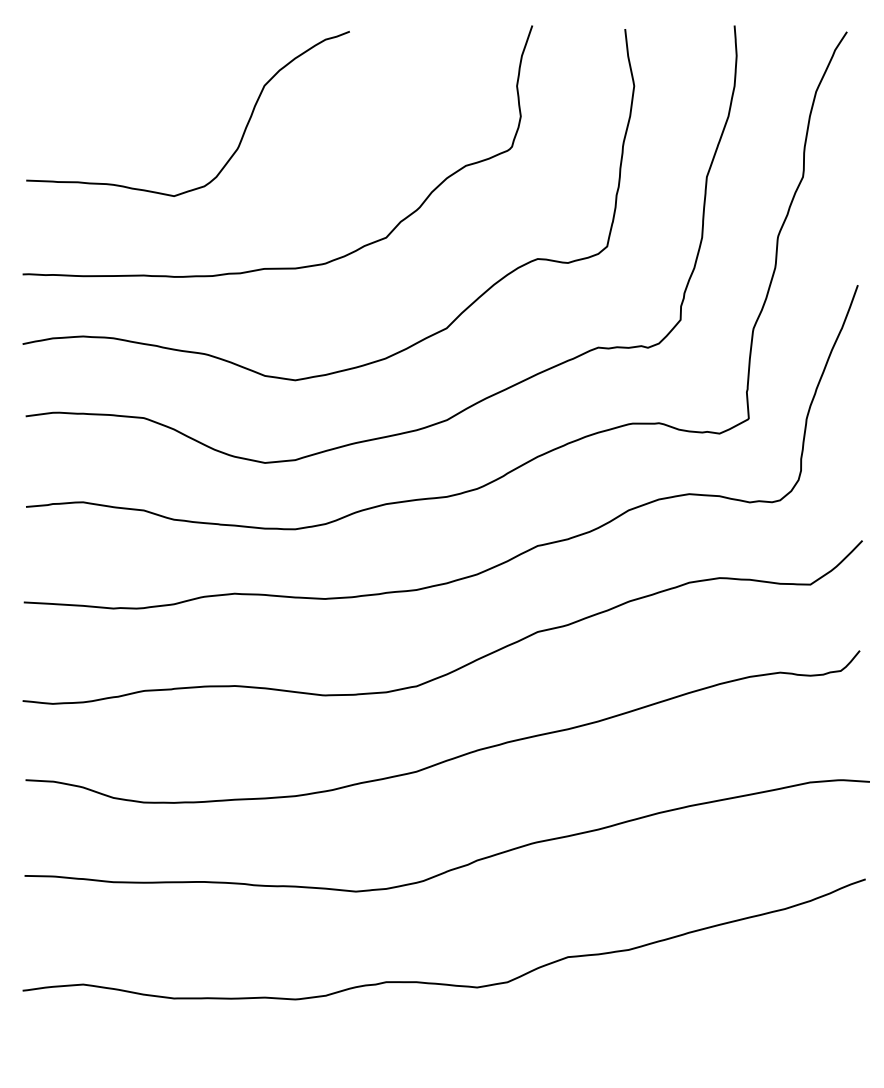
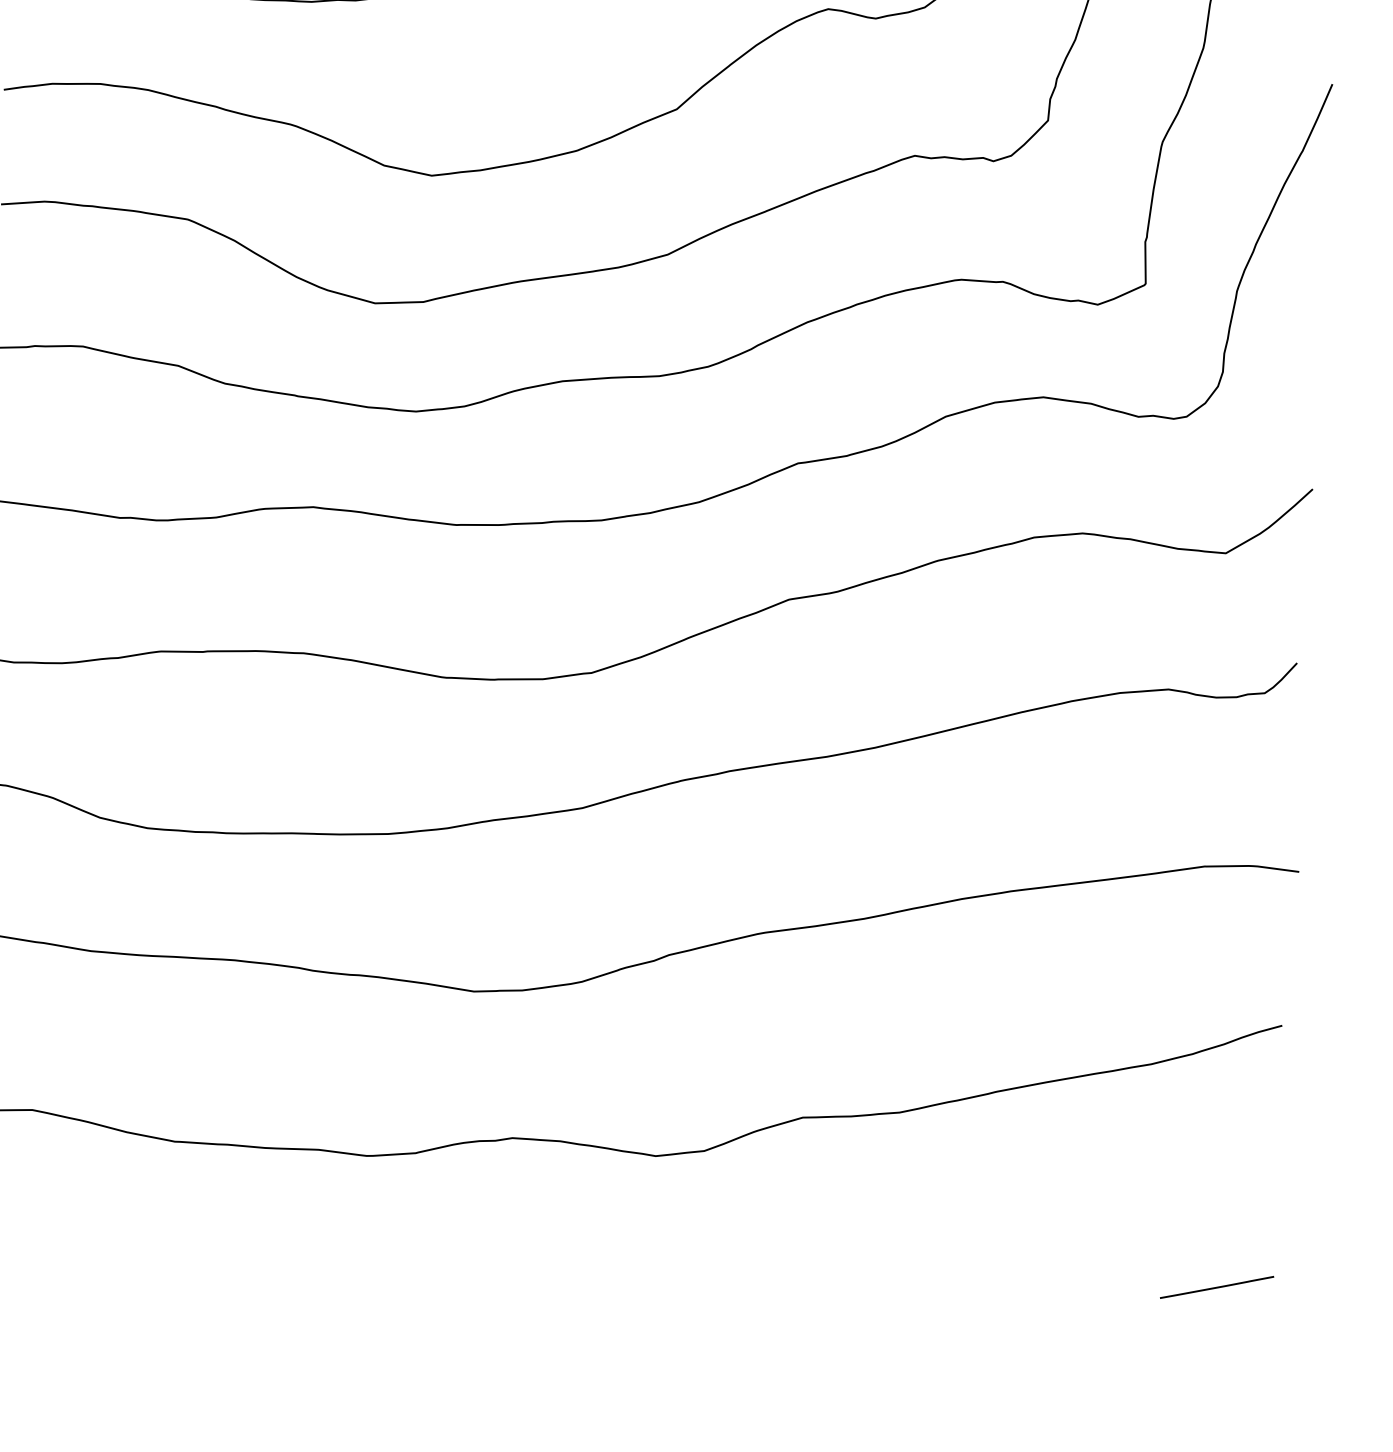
line: (835, 1046) -> (1216, 1287), added

